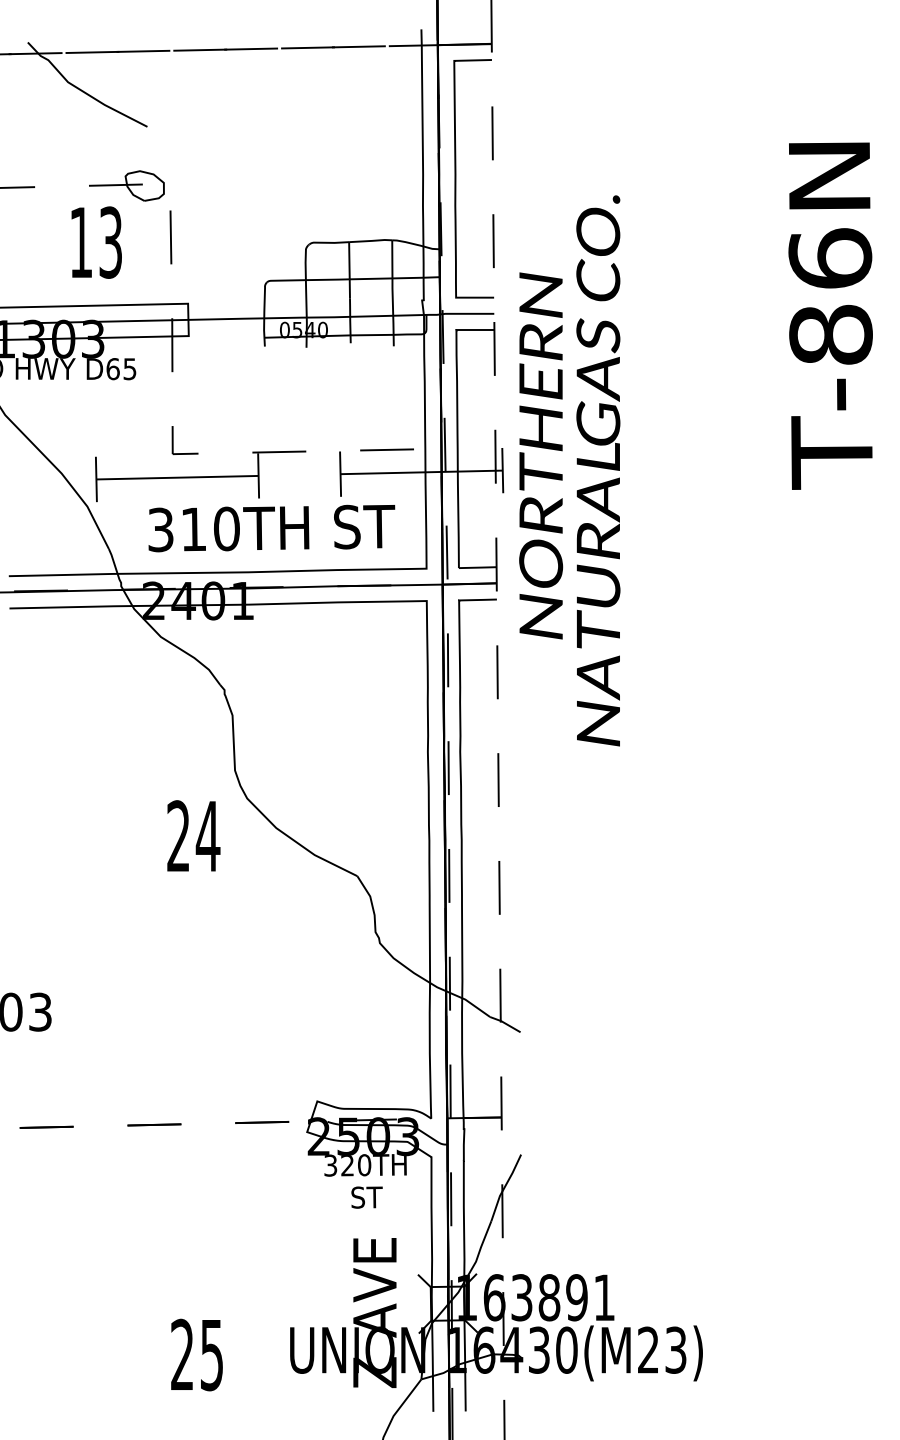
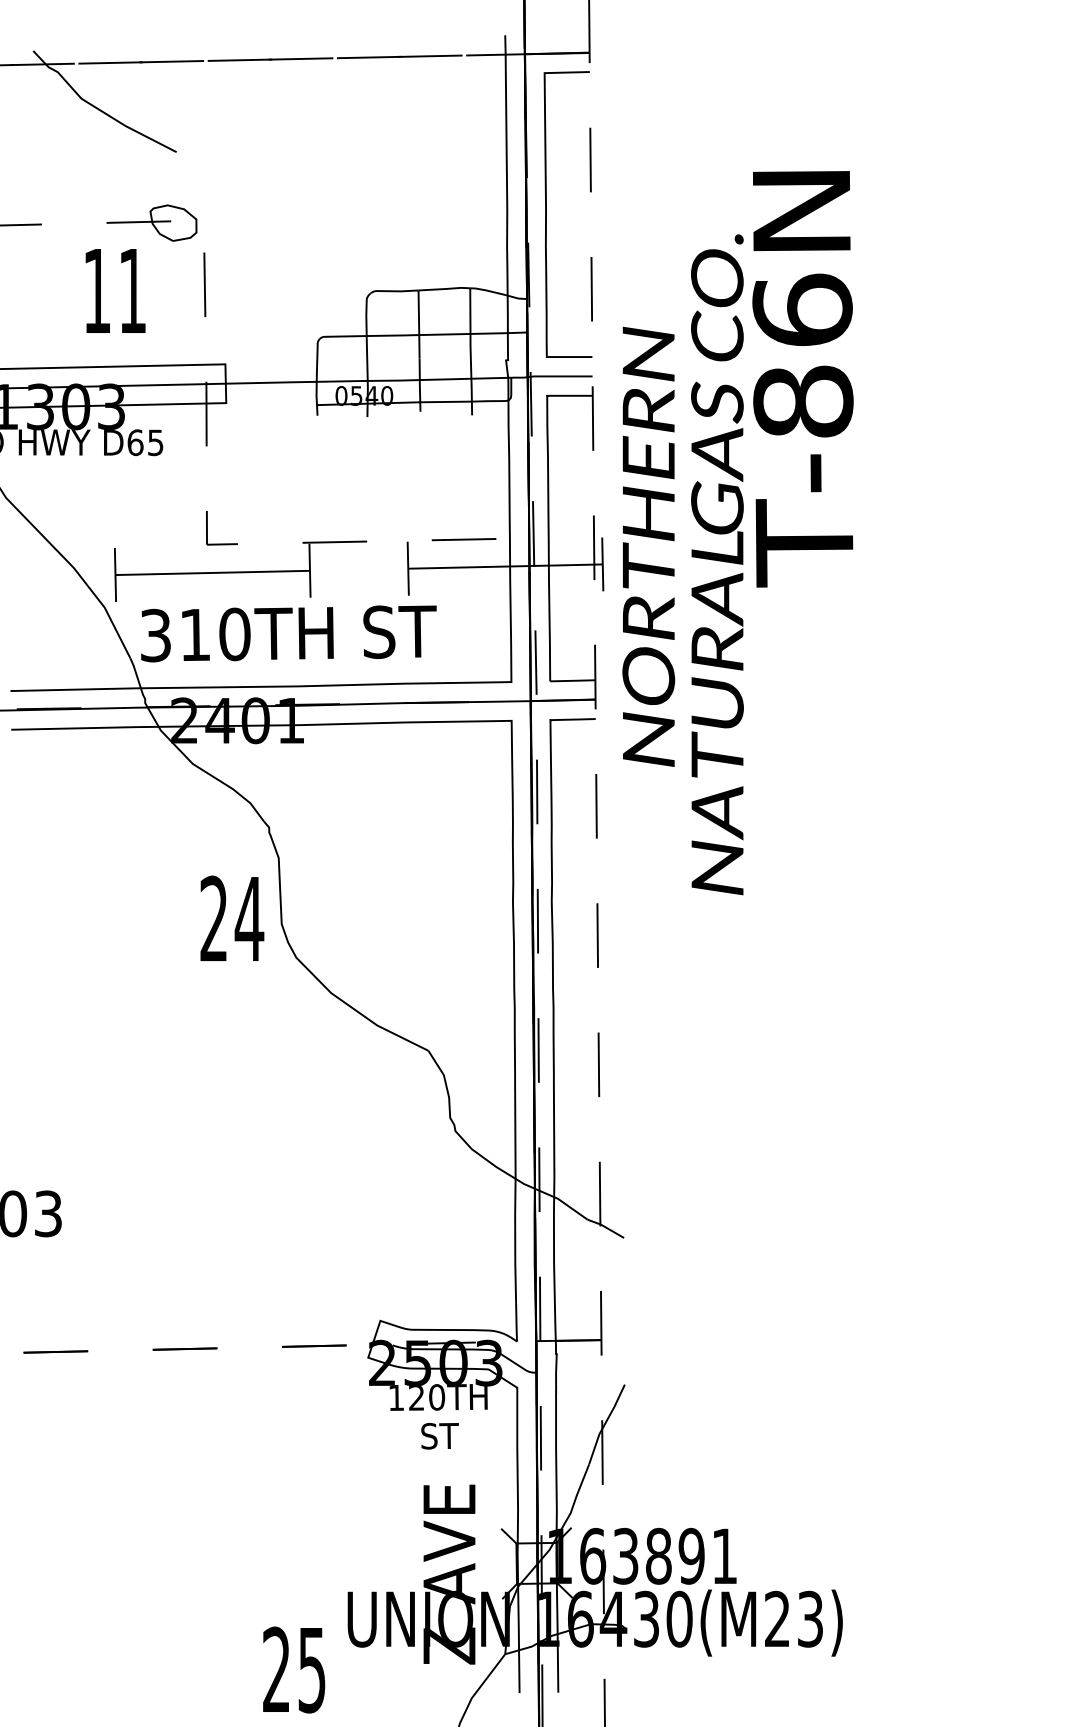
text: (110, 242) -> (132, 290), 13 -> 11
text: (830, 316) -> (802, 379), moved
text: (271, 528) -> (288, 633), moved
text: (193, 835) -> (232, 917), moved
text: (330, 1165) -> (396, 1397), 320TH -> 120TH
text: (197, 1354) -> (294, 1669), moved

